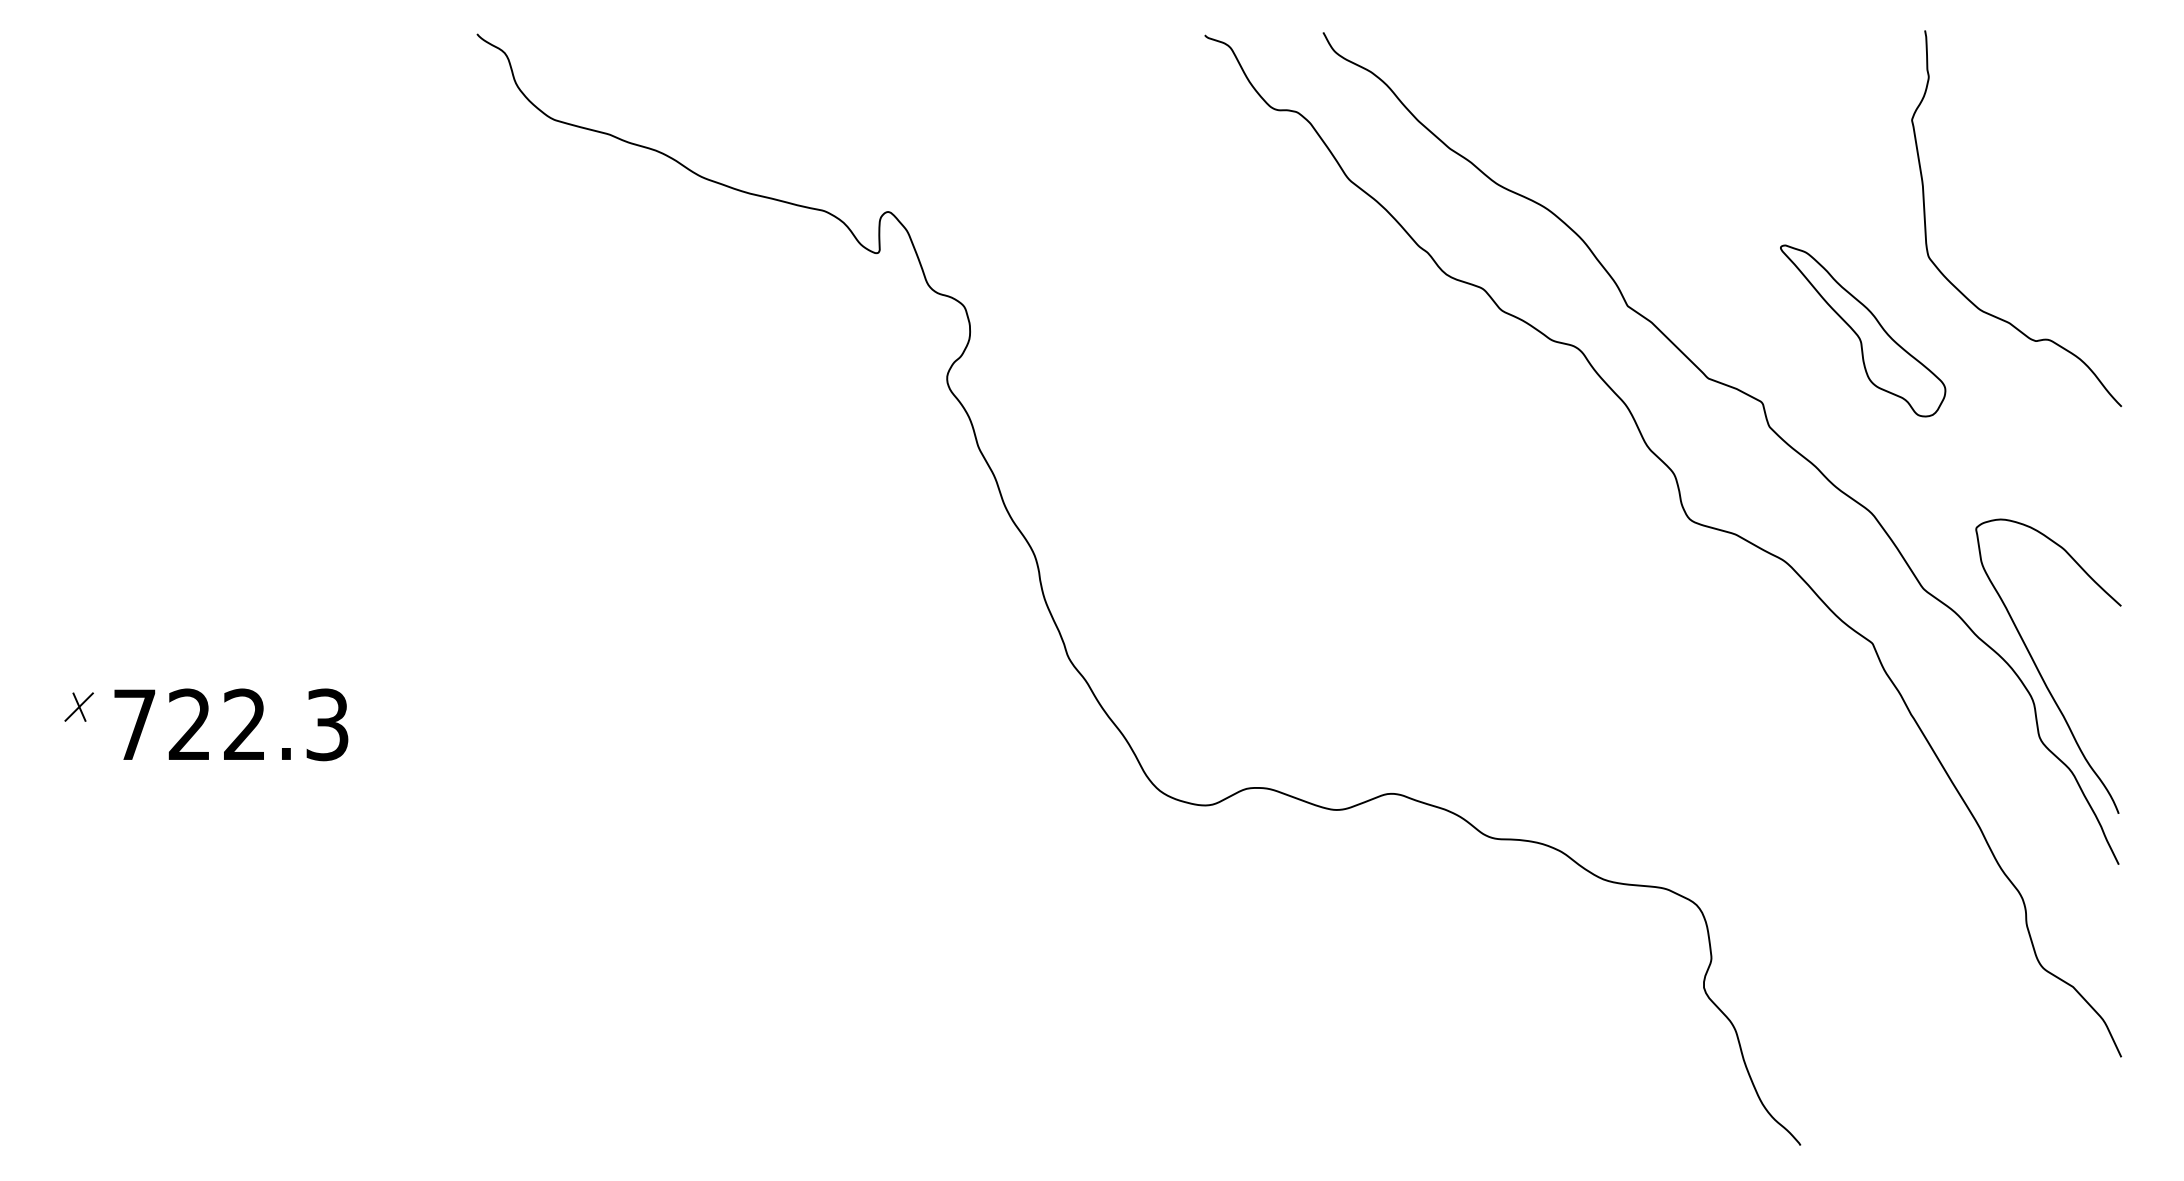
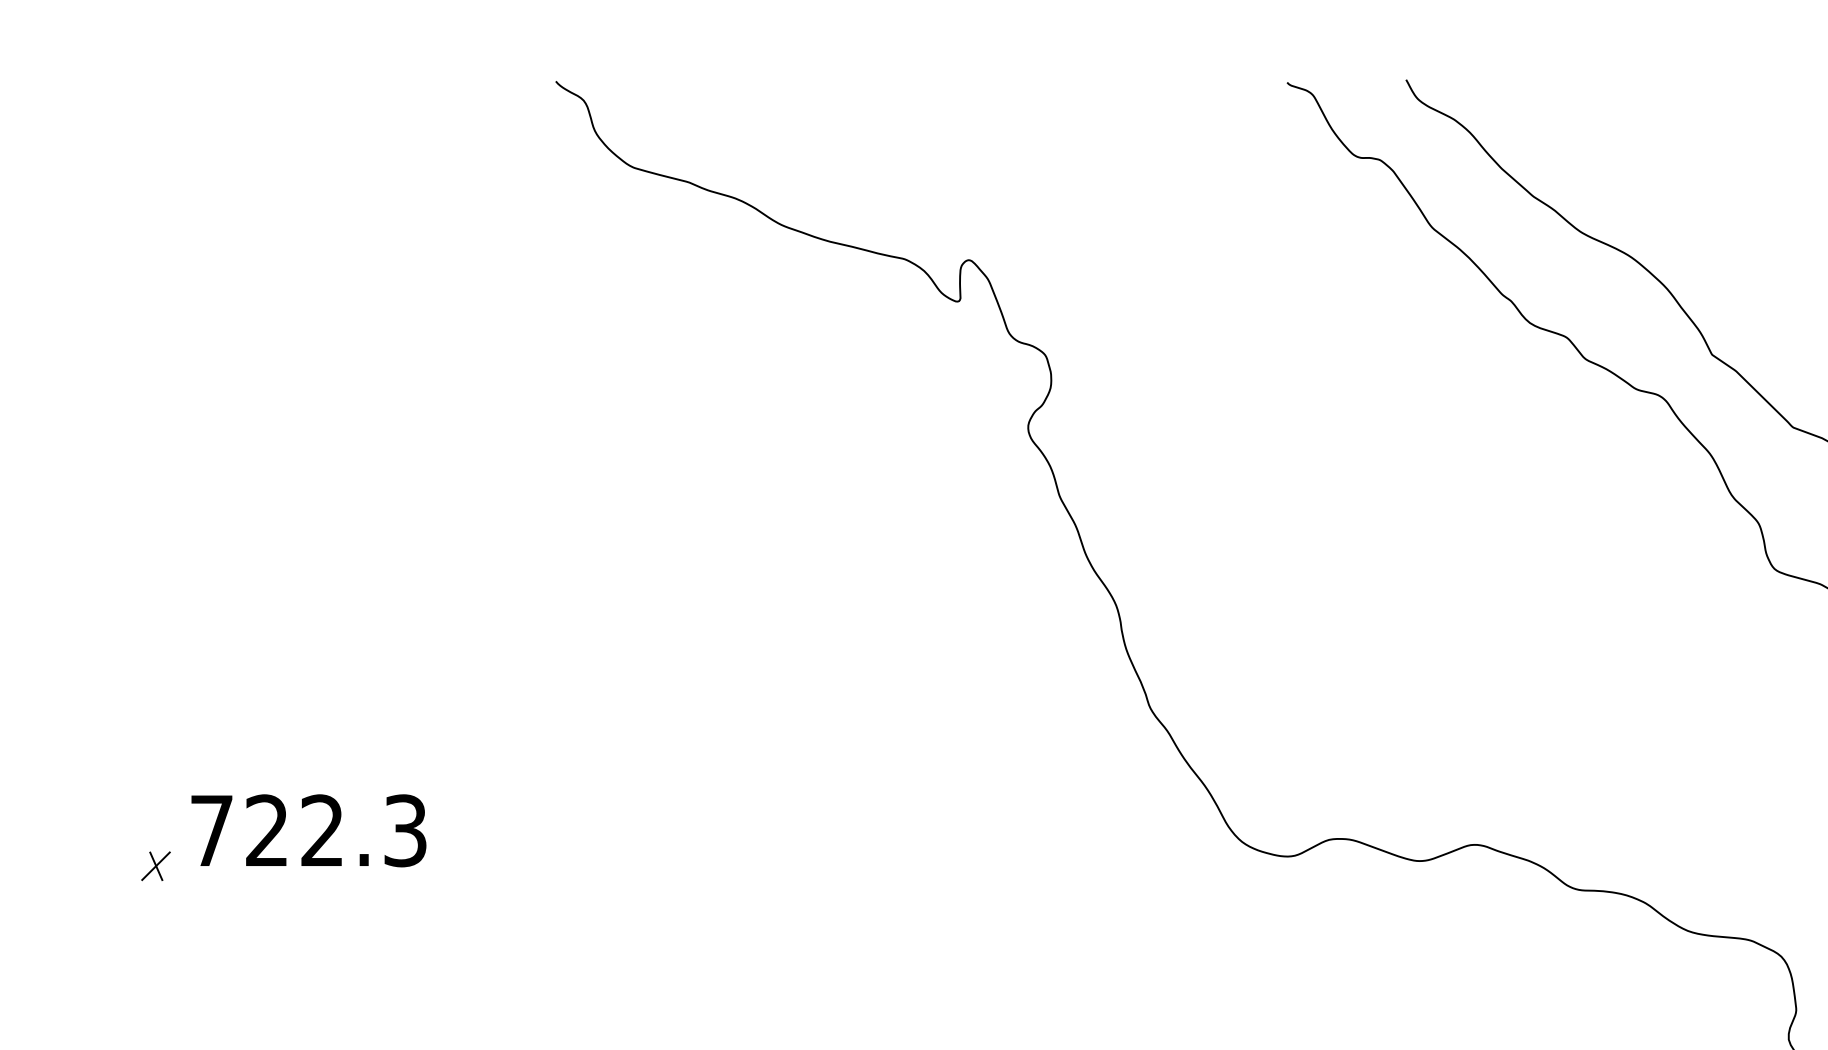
part: (78, 706) -> (155, 865), moved
text: (231, 724) -> (309, 830), moved

